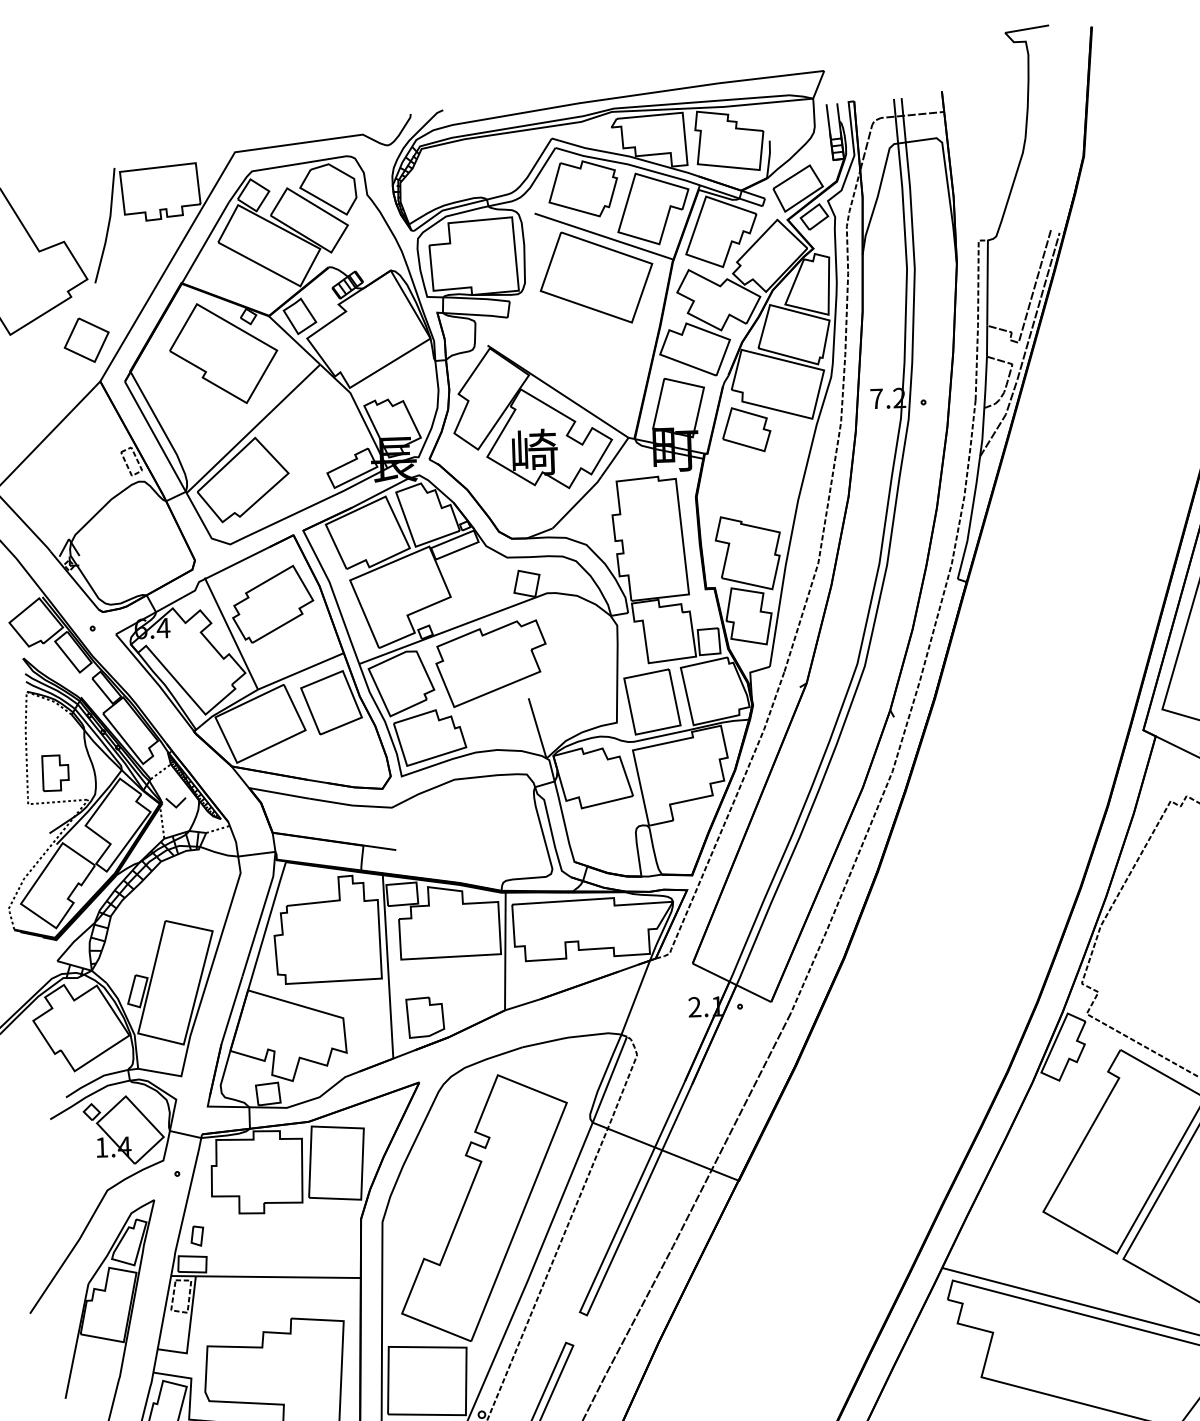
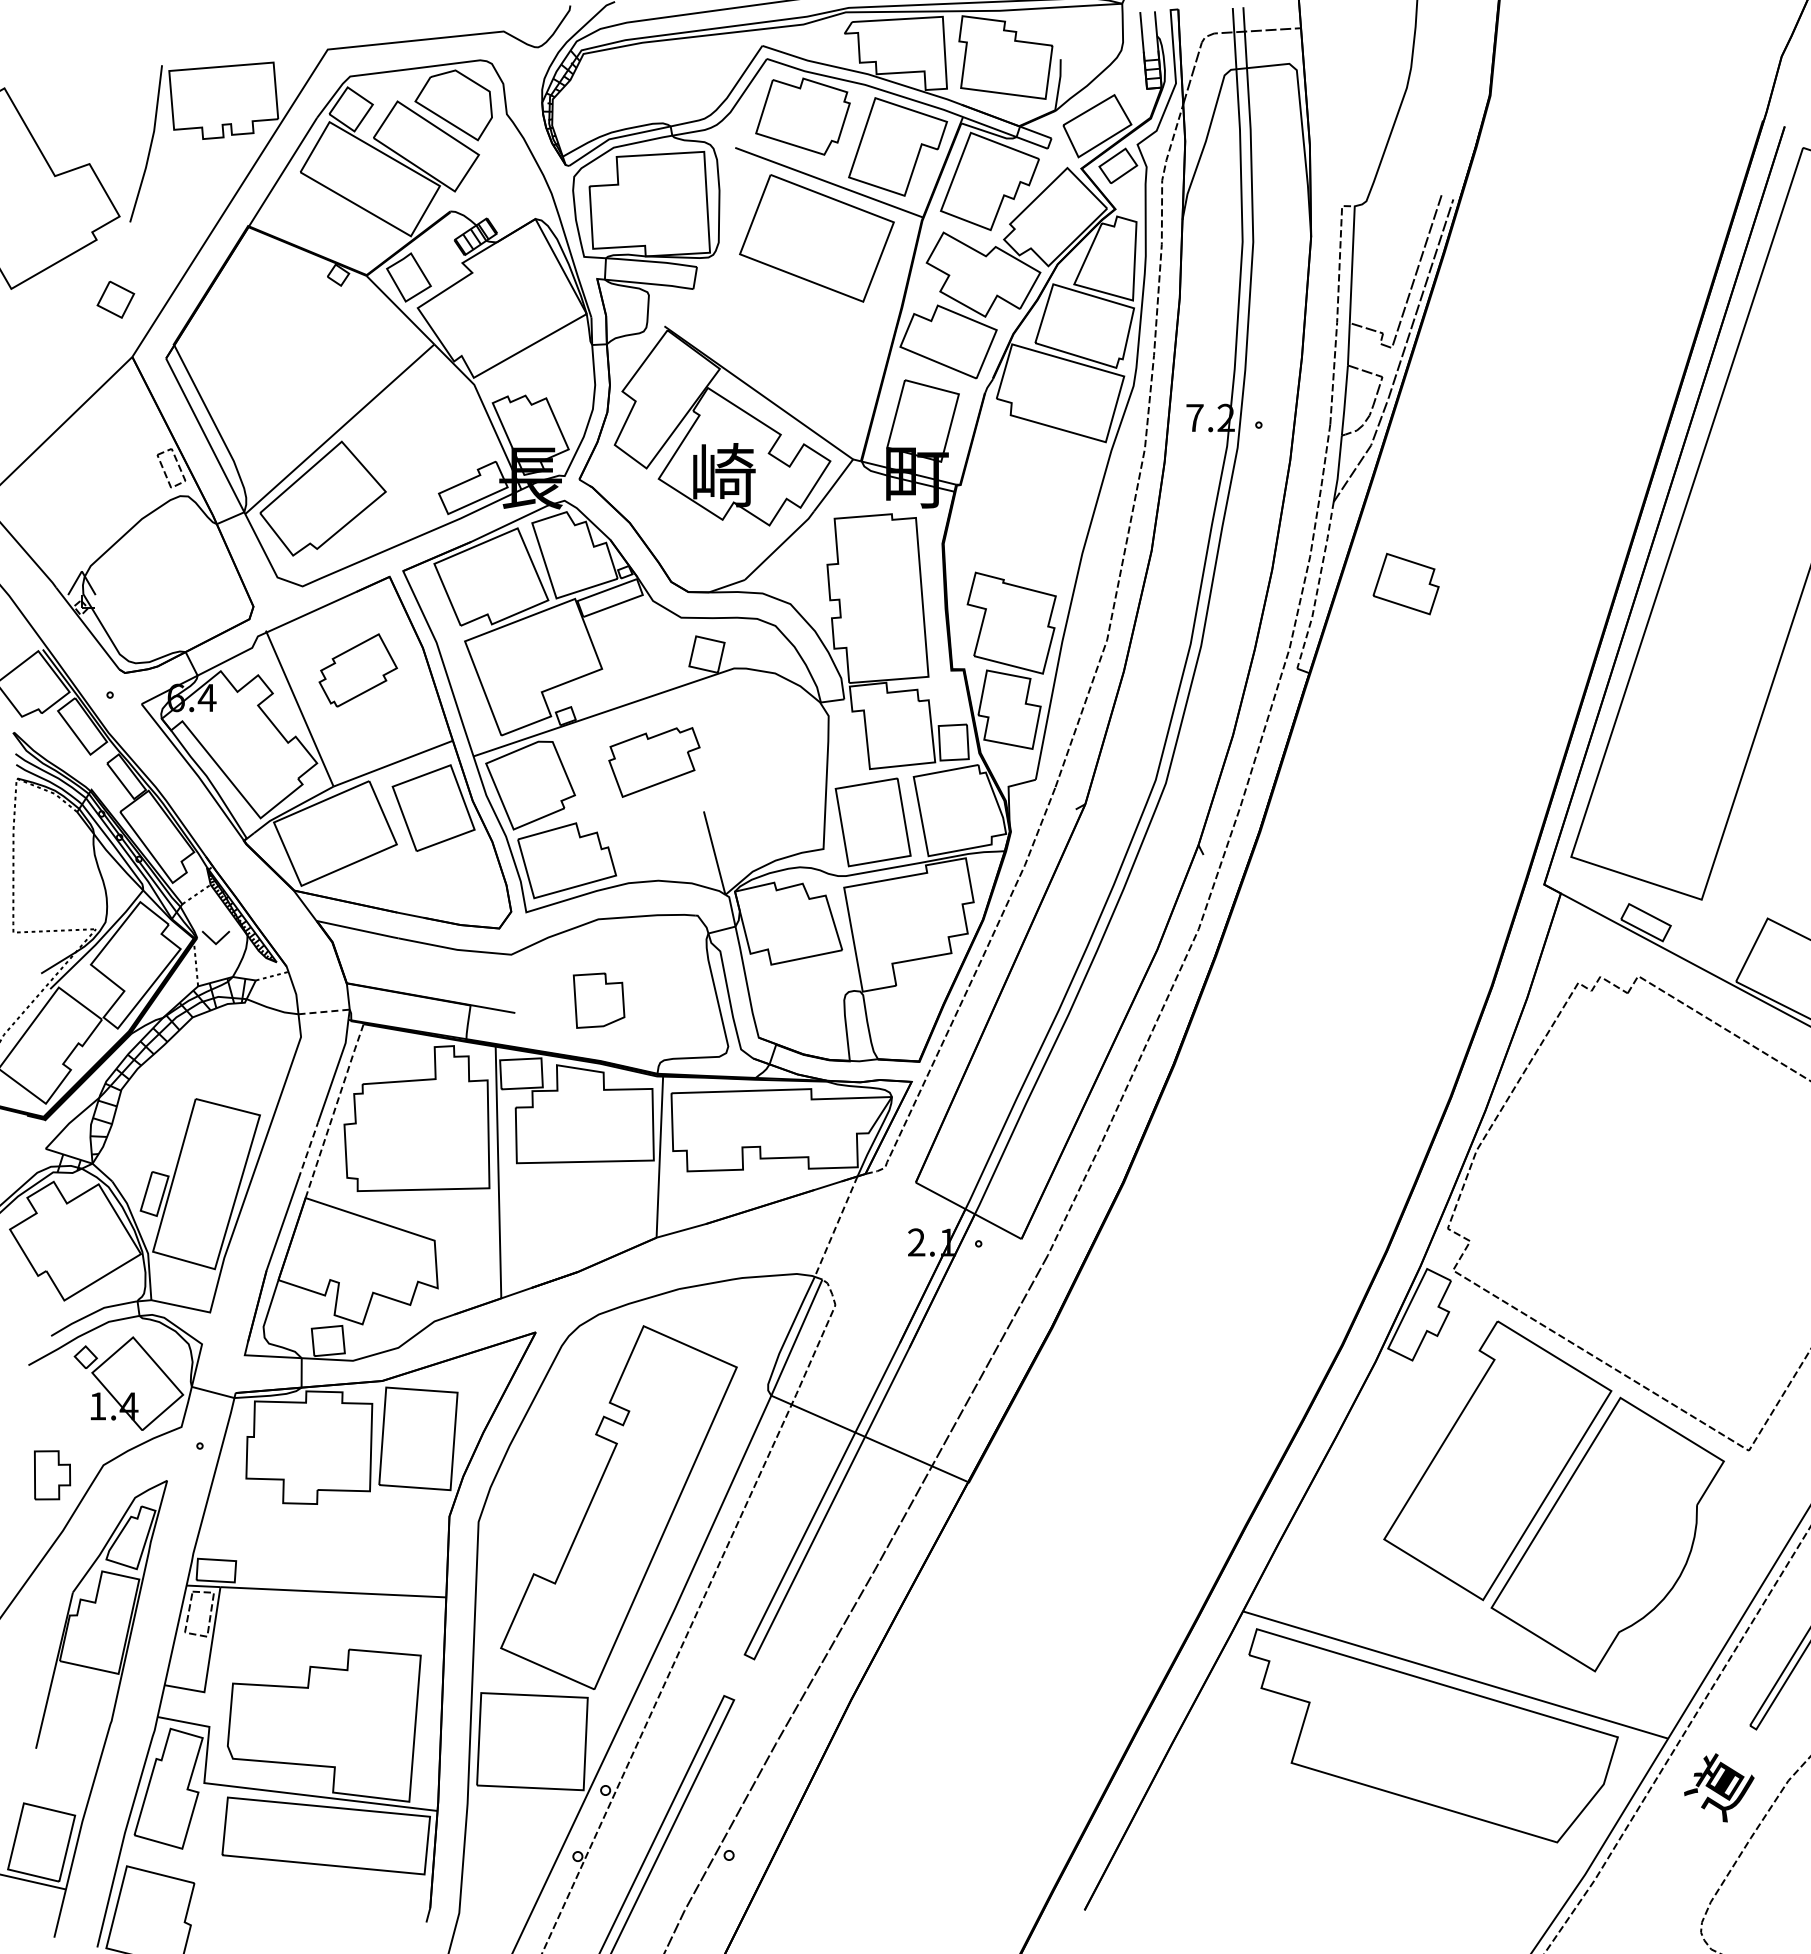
part: (86, 339) -> (115, 299), size x0.6
part: (223, 353) -> (302, 324), removed
part: (746, 429) -> (1405, 583), moved
line: (971, 518) -> (1318, 586), solid -> dashed
part: (273, 604) -> (358, 670), size x0.7
part: (491, 663) -> (654, 762), size x0.6
part: (55, 773) -> (52, 1475), moved
line: (257, 853) -> (324, 1011), solid -> dashed
line: (266, 925) -> (334, 1110), solid -> dashed
line: (248, 954) -> (308, 1149), solid -> dashed
line: (635, 997) -> (836, 1226), solid -> dashed
part: (424, 1017) -> (598, 1000), moved
part: (197, 1236) -> (224, 1532), removed

